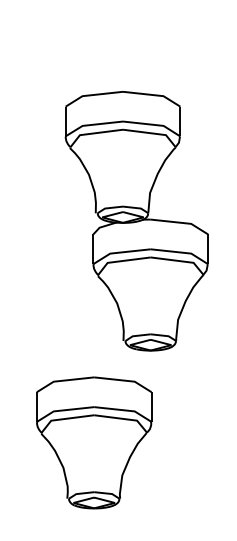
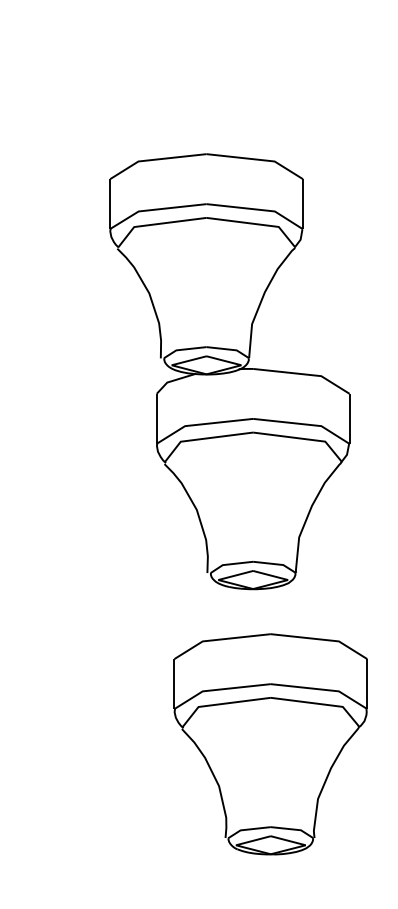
part: (94, 442) -> (271, 743), moved

